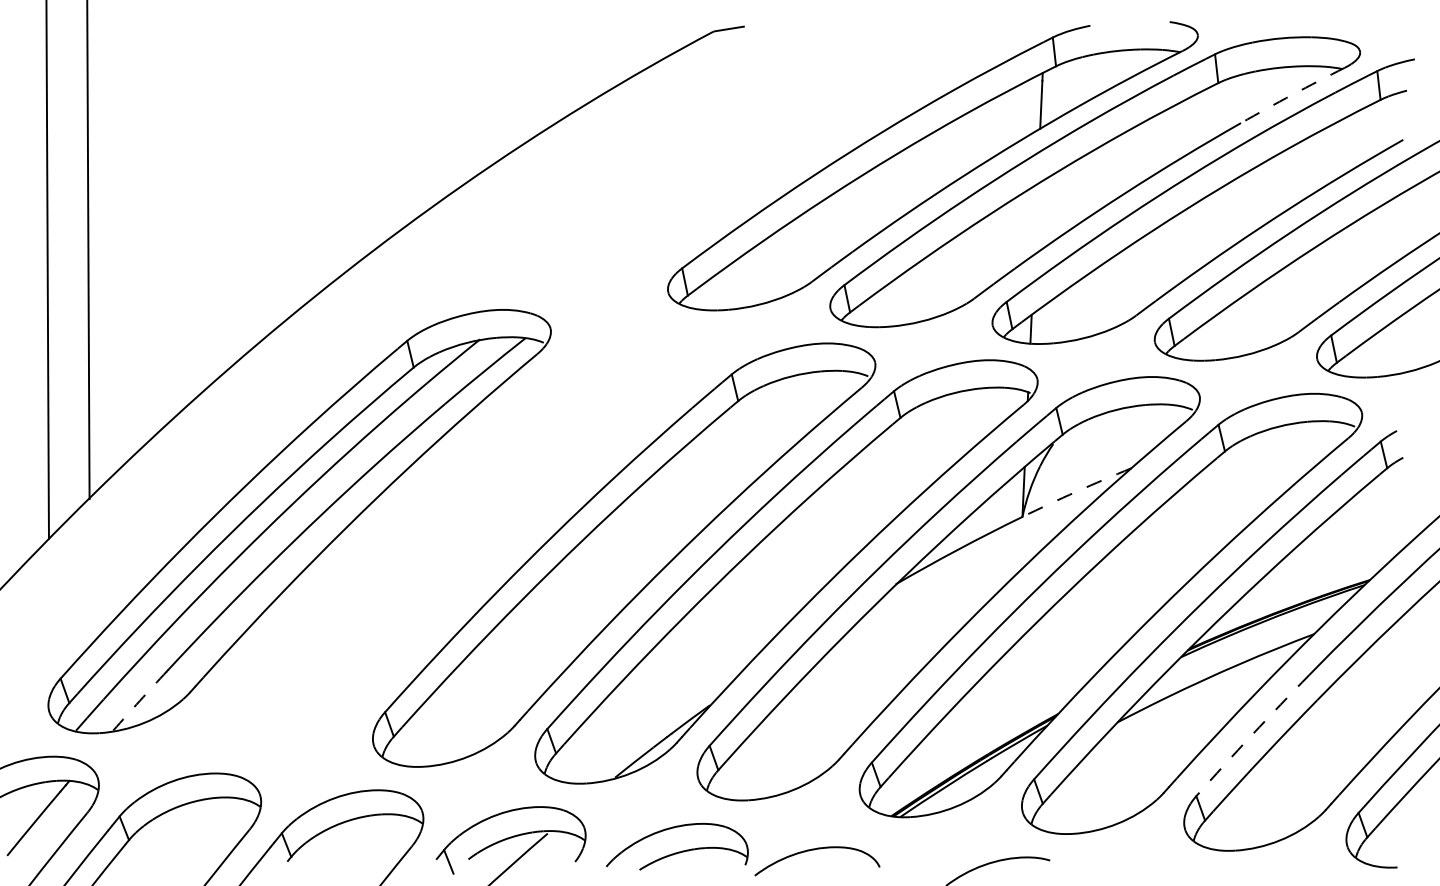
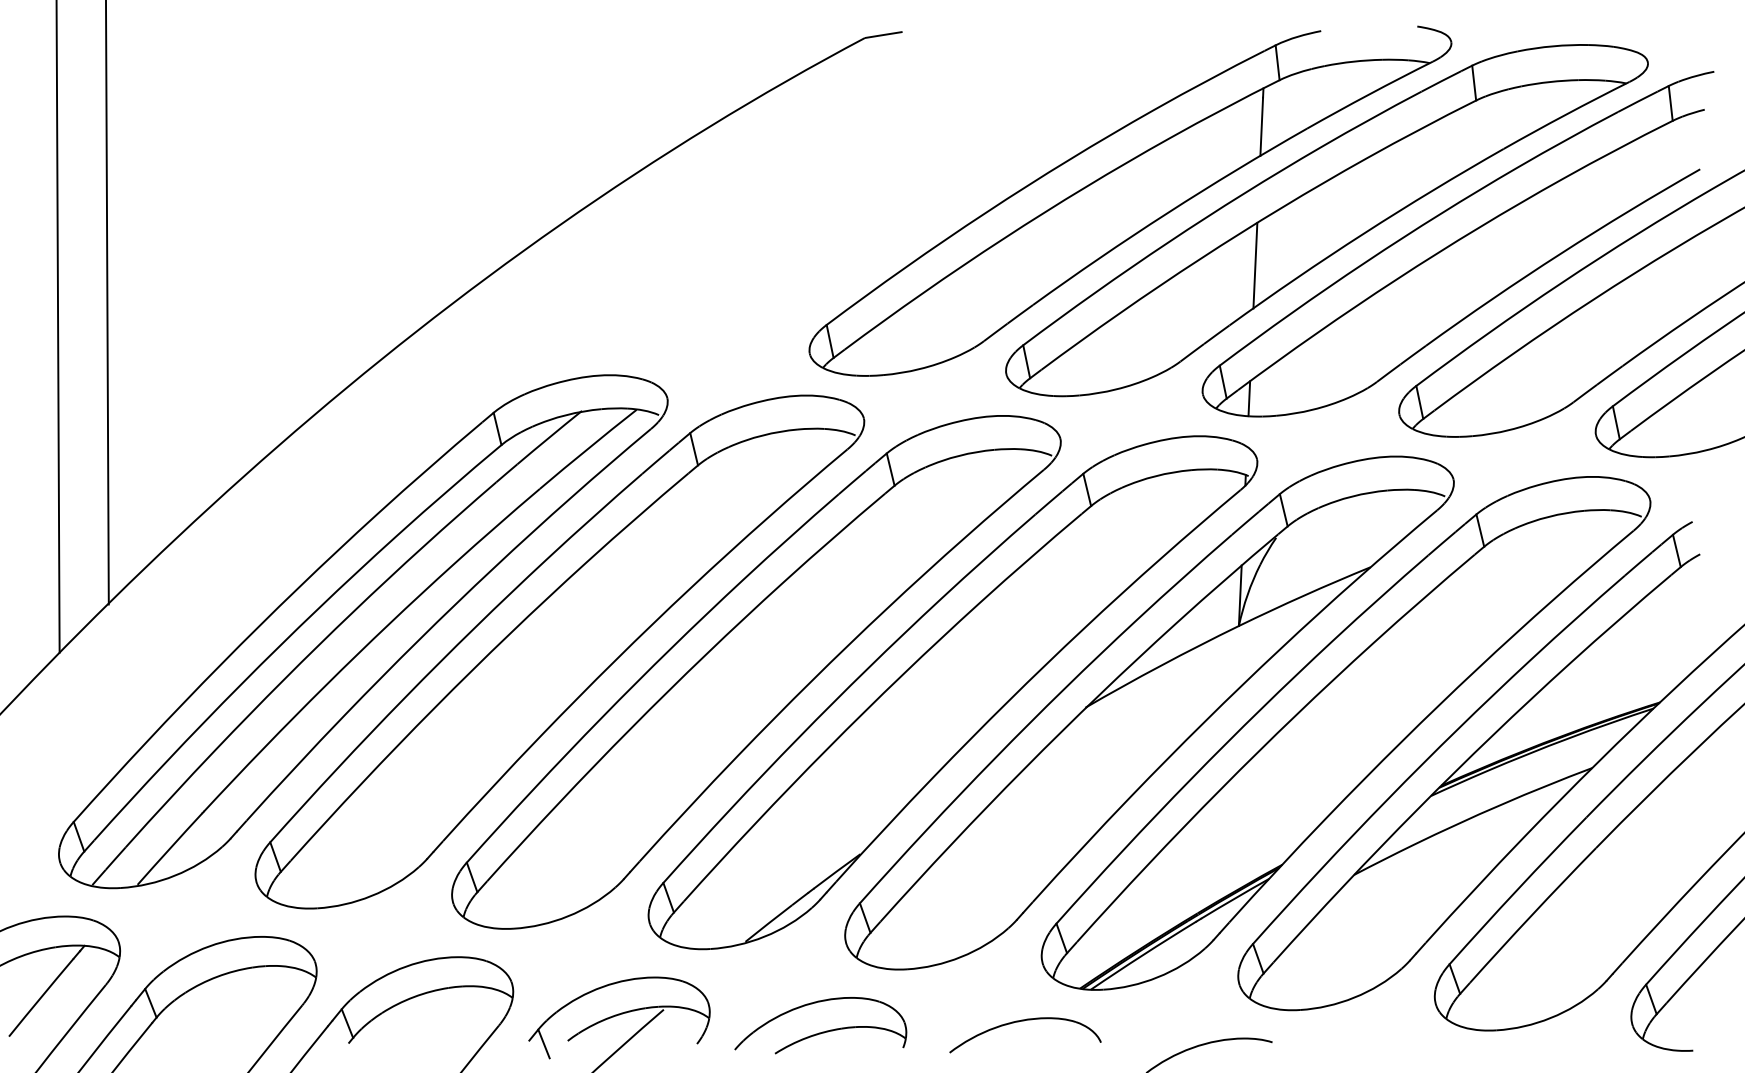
arc: (1292, 94) -> (1566, 114), dashed -> solid
line: (1036, 219) -> (1255, 265), added
arc: (1076, 491) -> (1304, 595), dashed -> solid
part: (461, 537) -> (559, 651), added
arc: (139, 700) -> (169, 848), dashed -> solid
arc: (1252, 735) -> (1517, 890), dashed -> solid
part: (816, 849) -> (1024, 1021), moved

